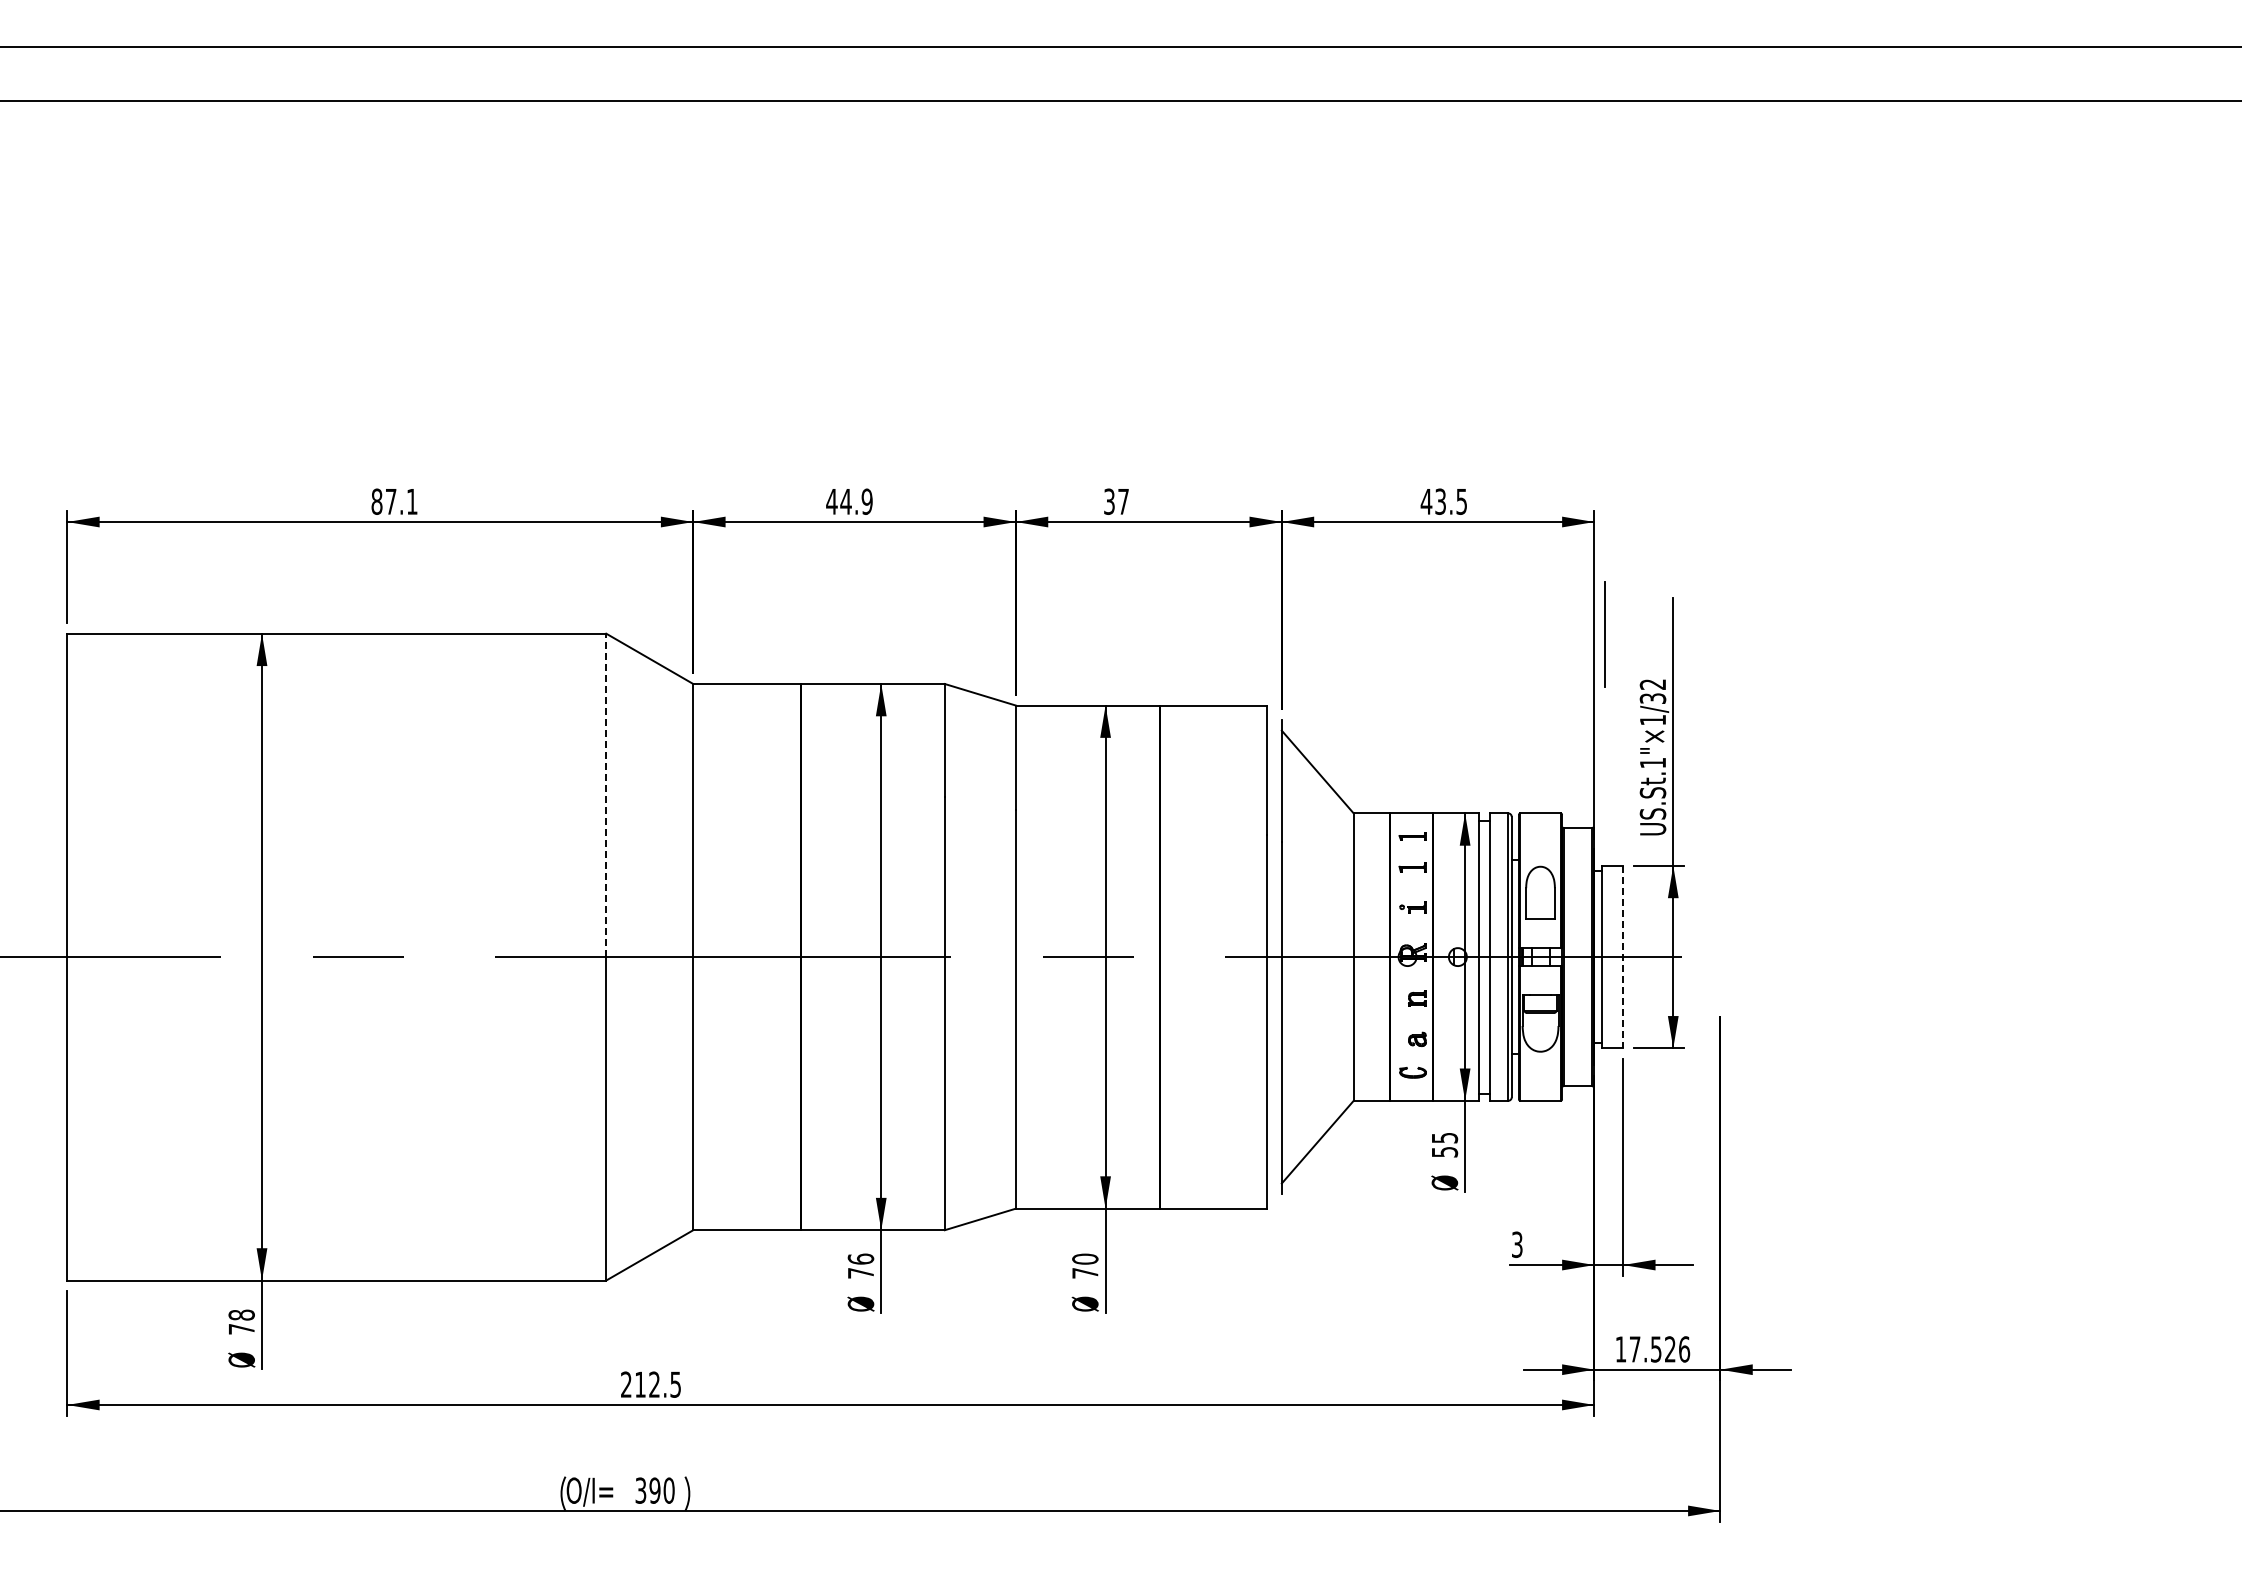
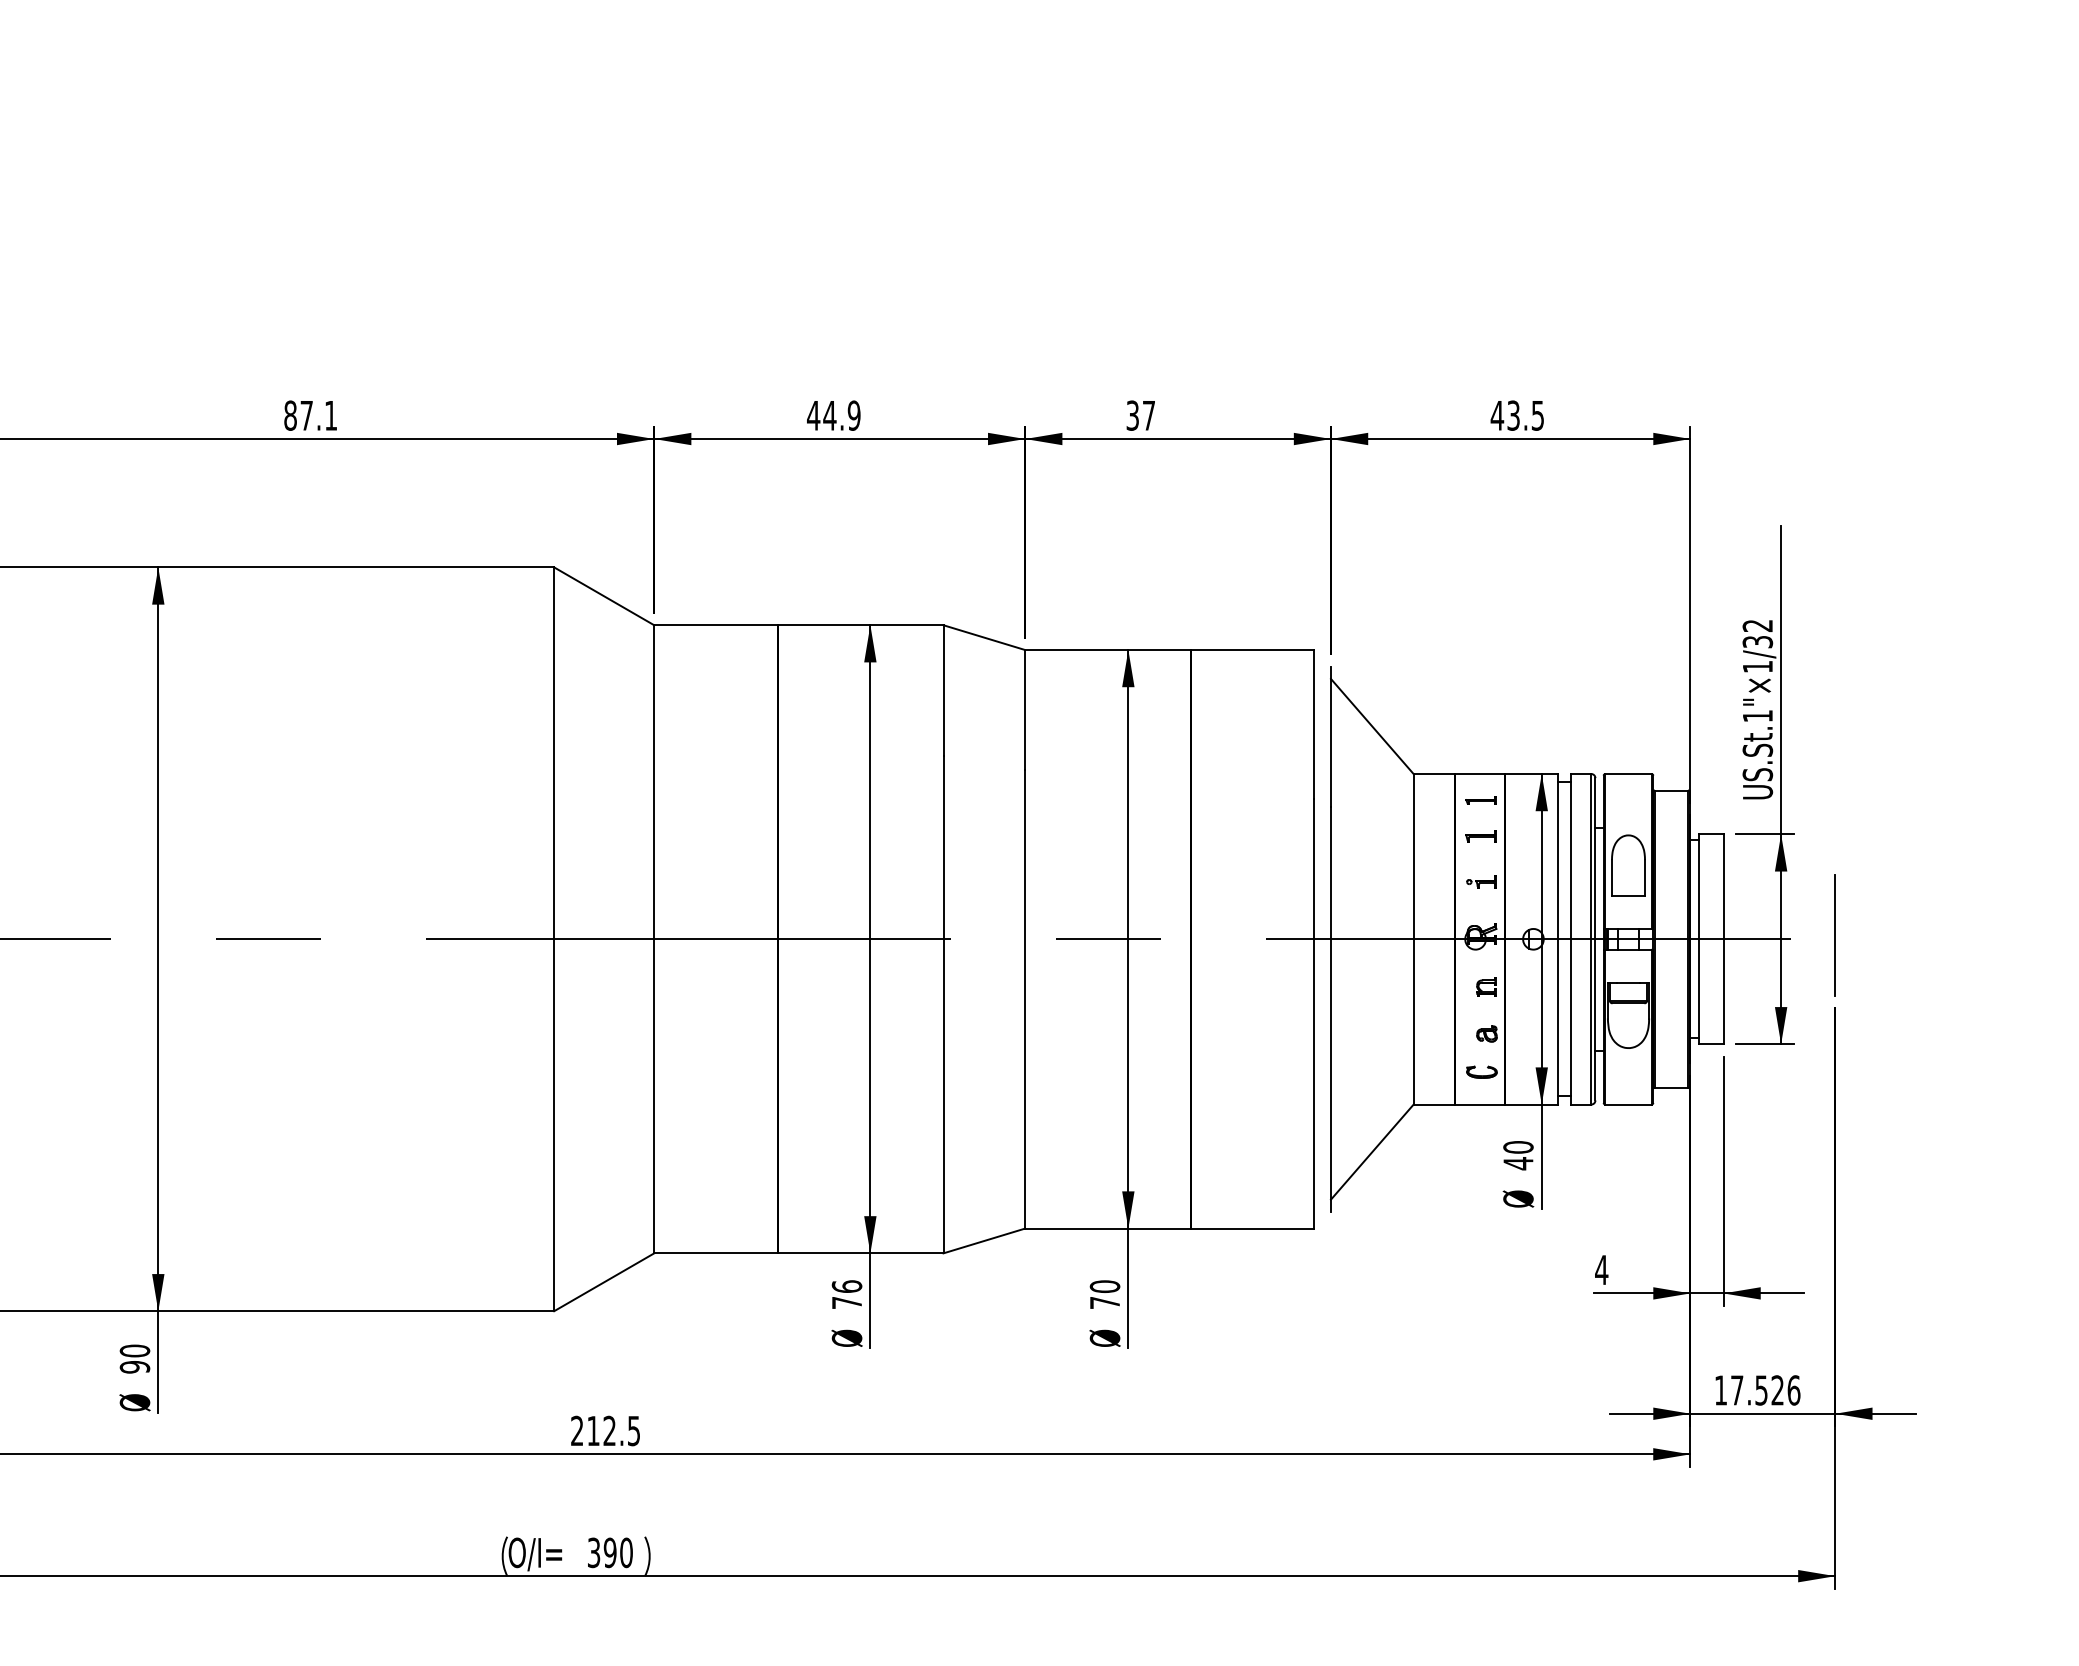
line: (1604, 634) -> (1834, 935), moved
line: (606, 795) -> (554, 753), dashed -> solid
line: (1623, 957) -> (1723, 939), dashed -> solid
text: (1444, 1145) -> (1518, 1155), 55 -> 40
text: (1517, 1244) -> (1601, 1269), 3 -> 4
text: (241, 1321) -> (134, 1358), 78 -> 90

